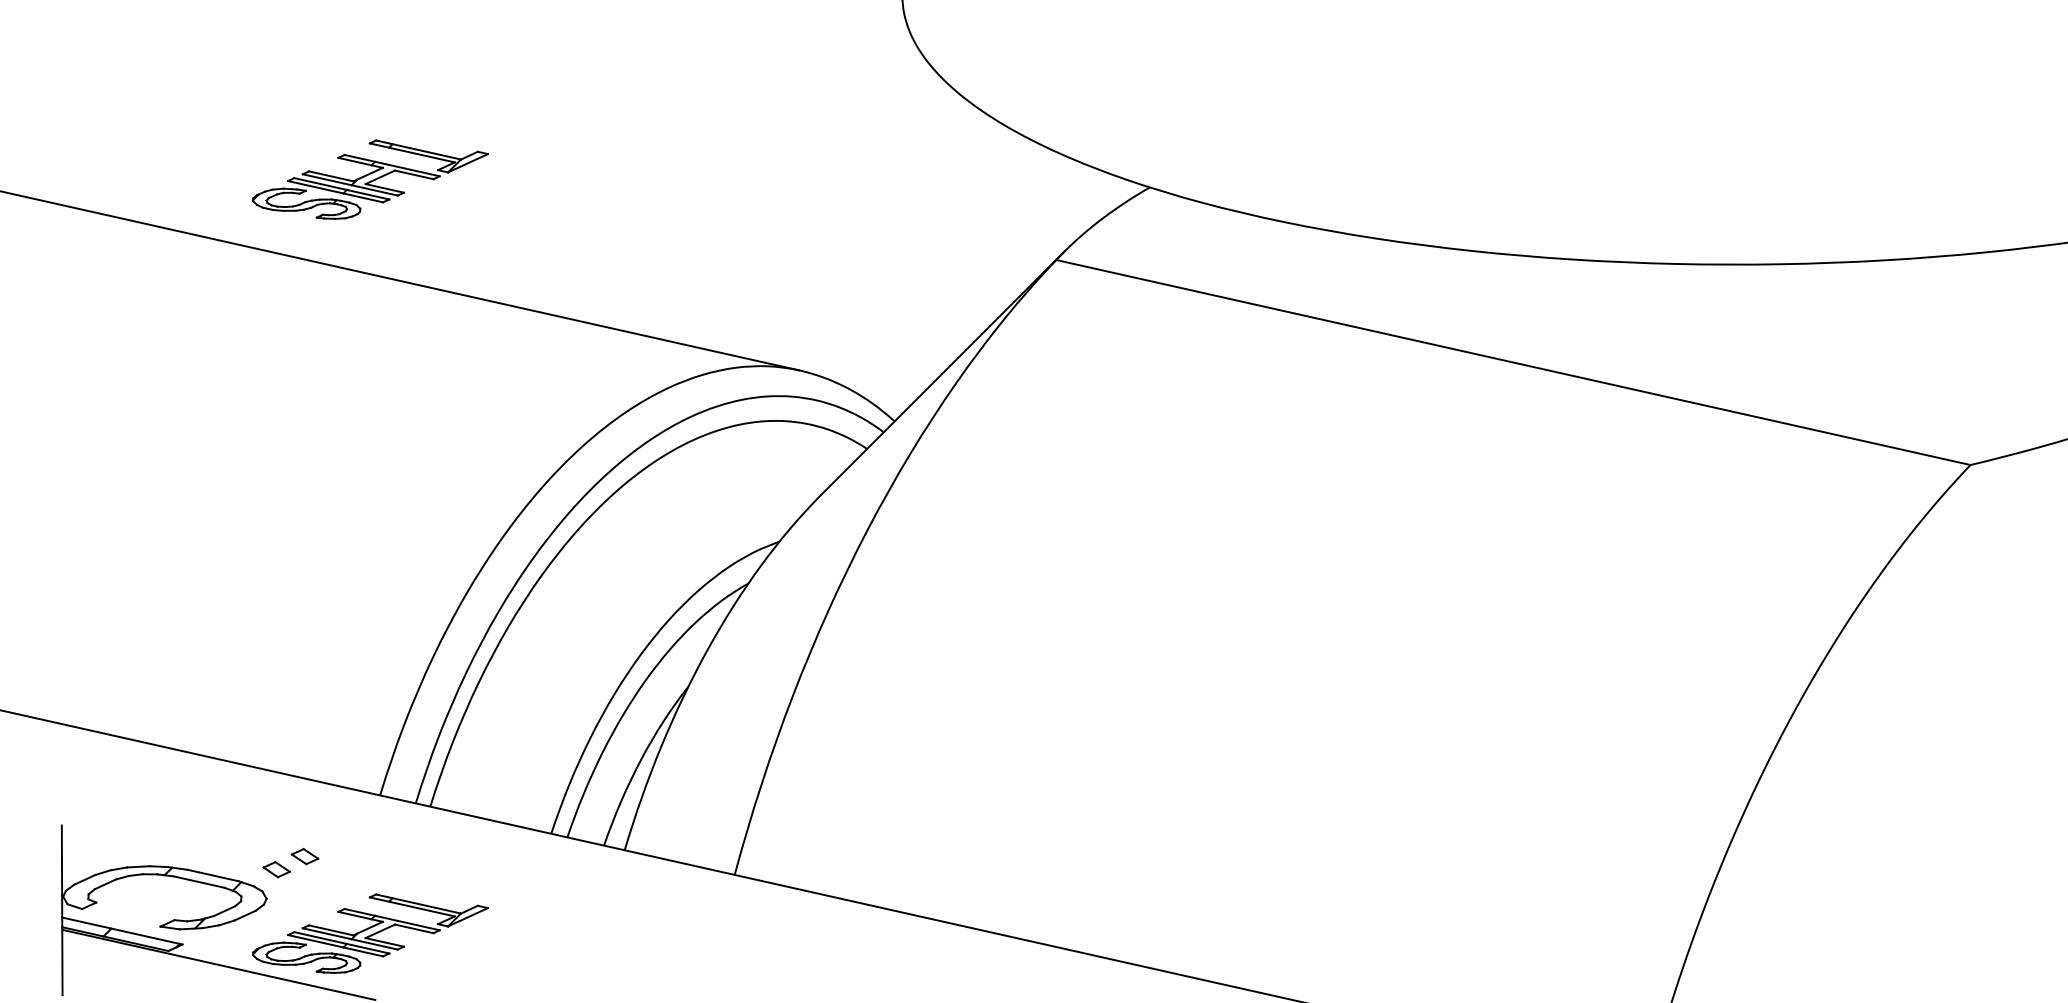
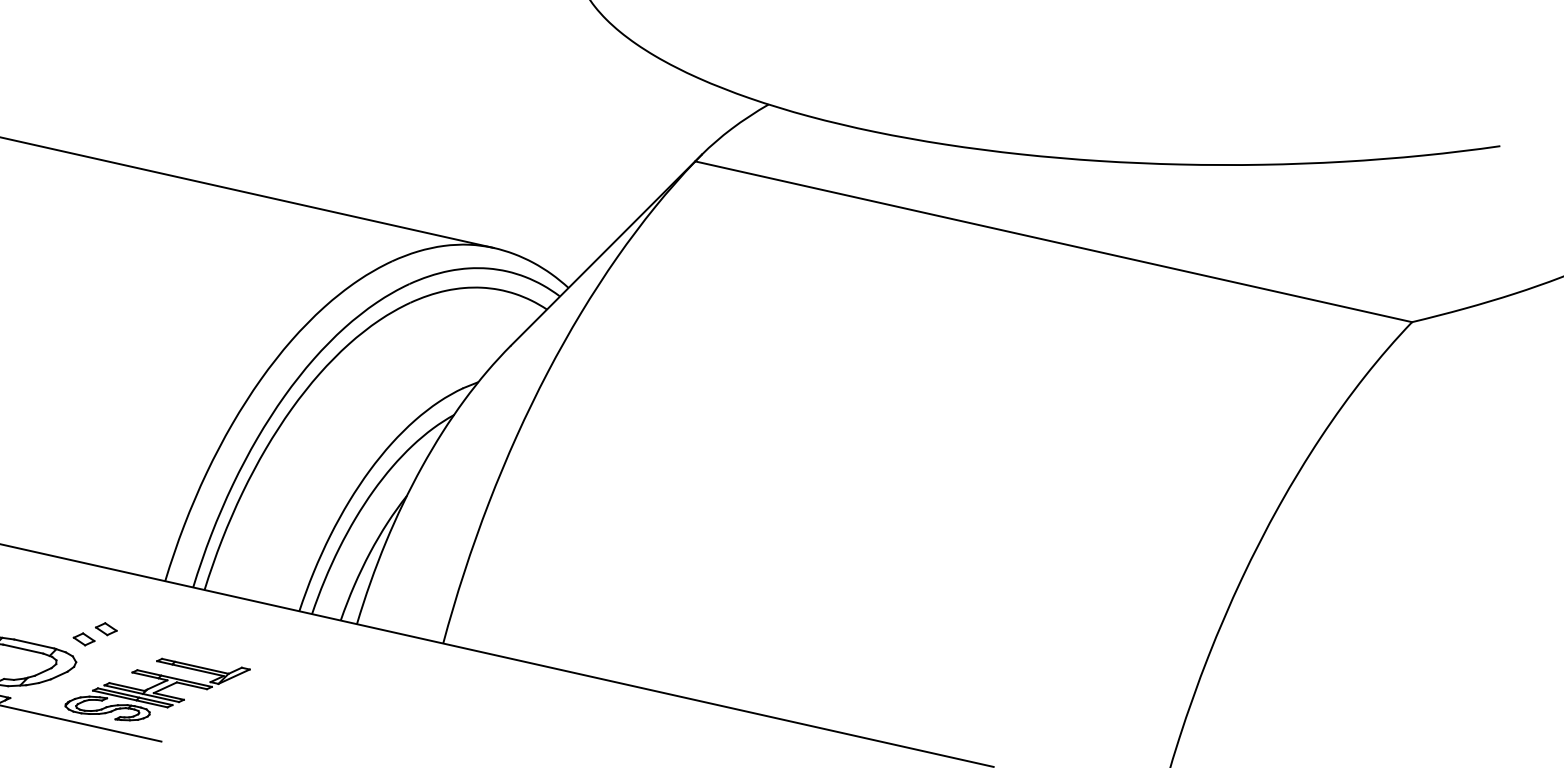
part: (370, 179) -> (157, 98), removed

